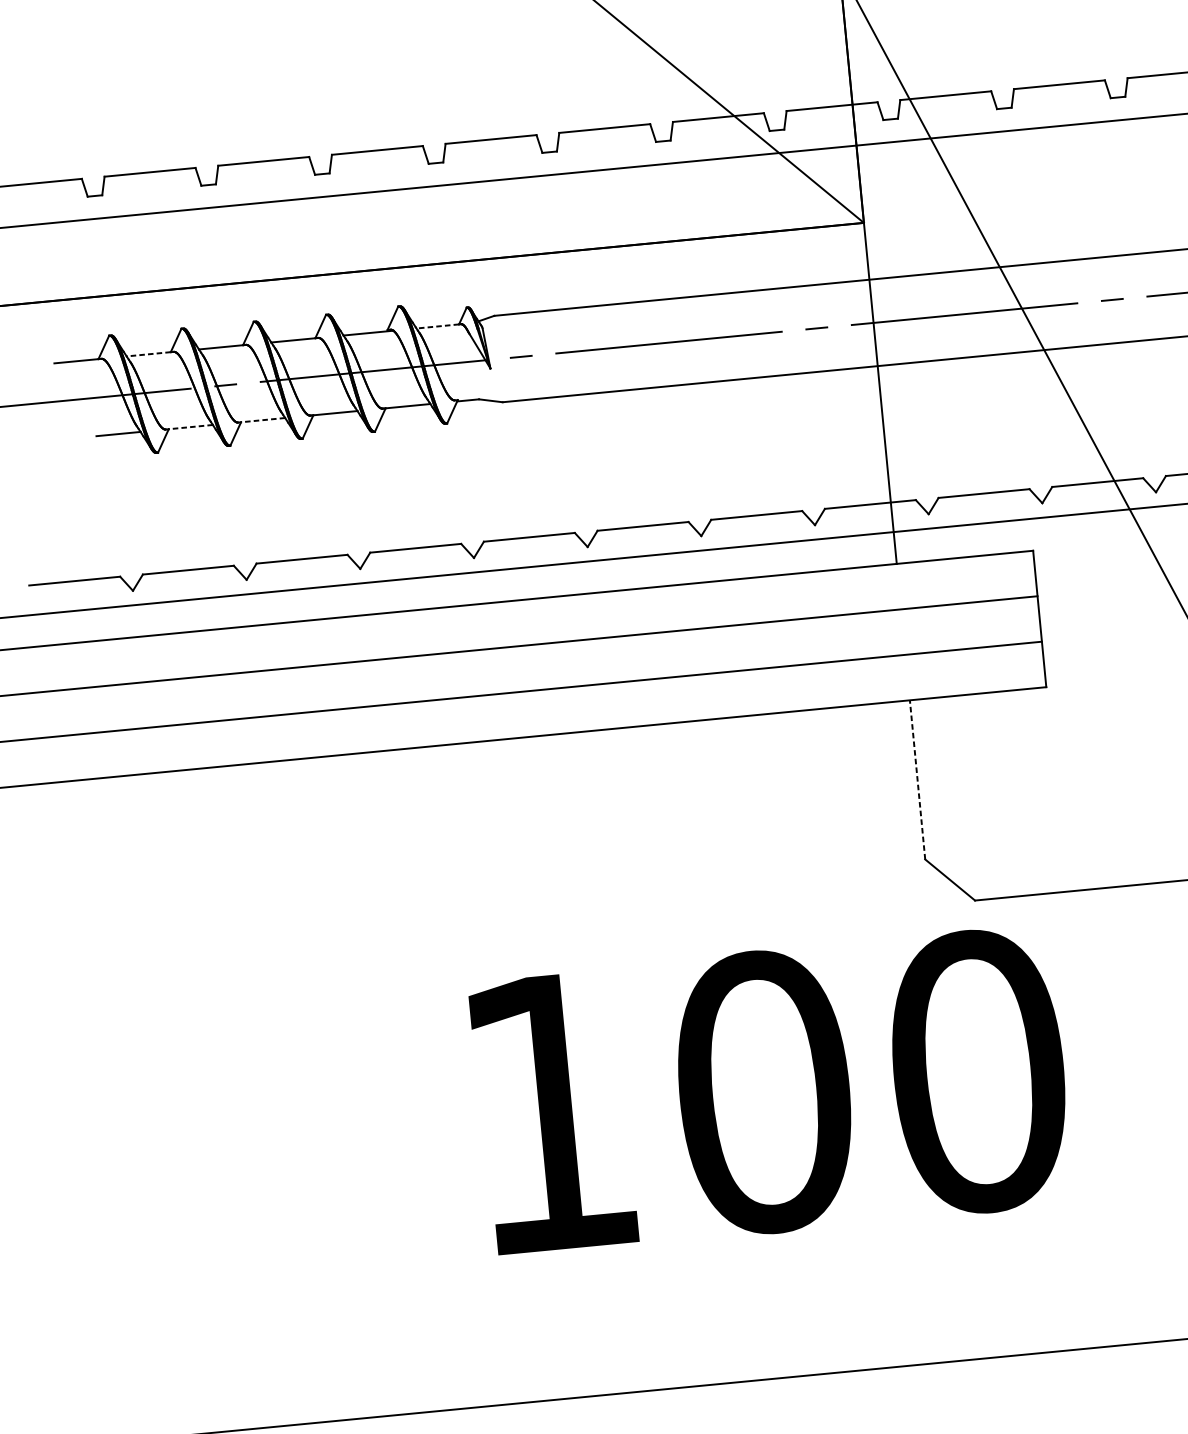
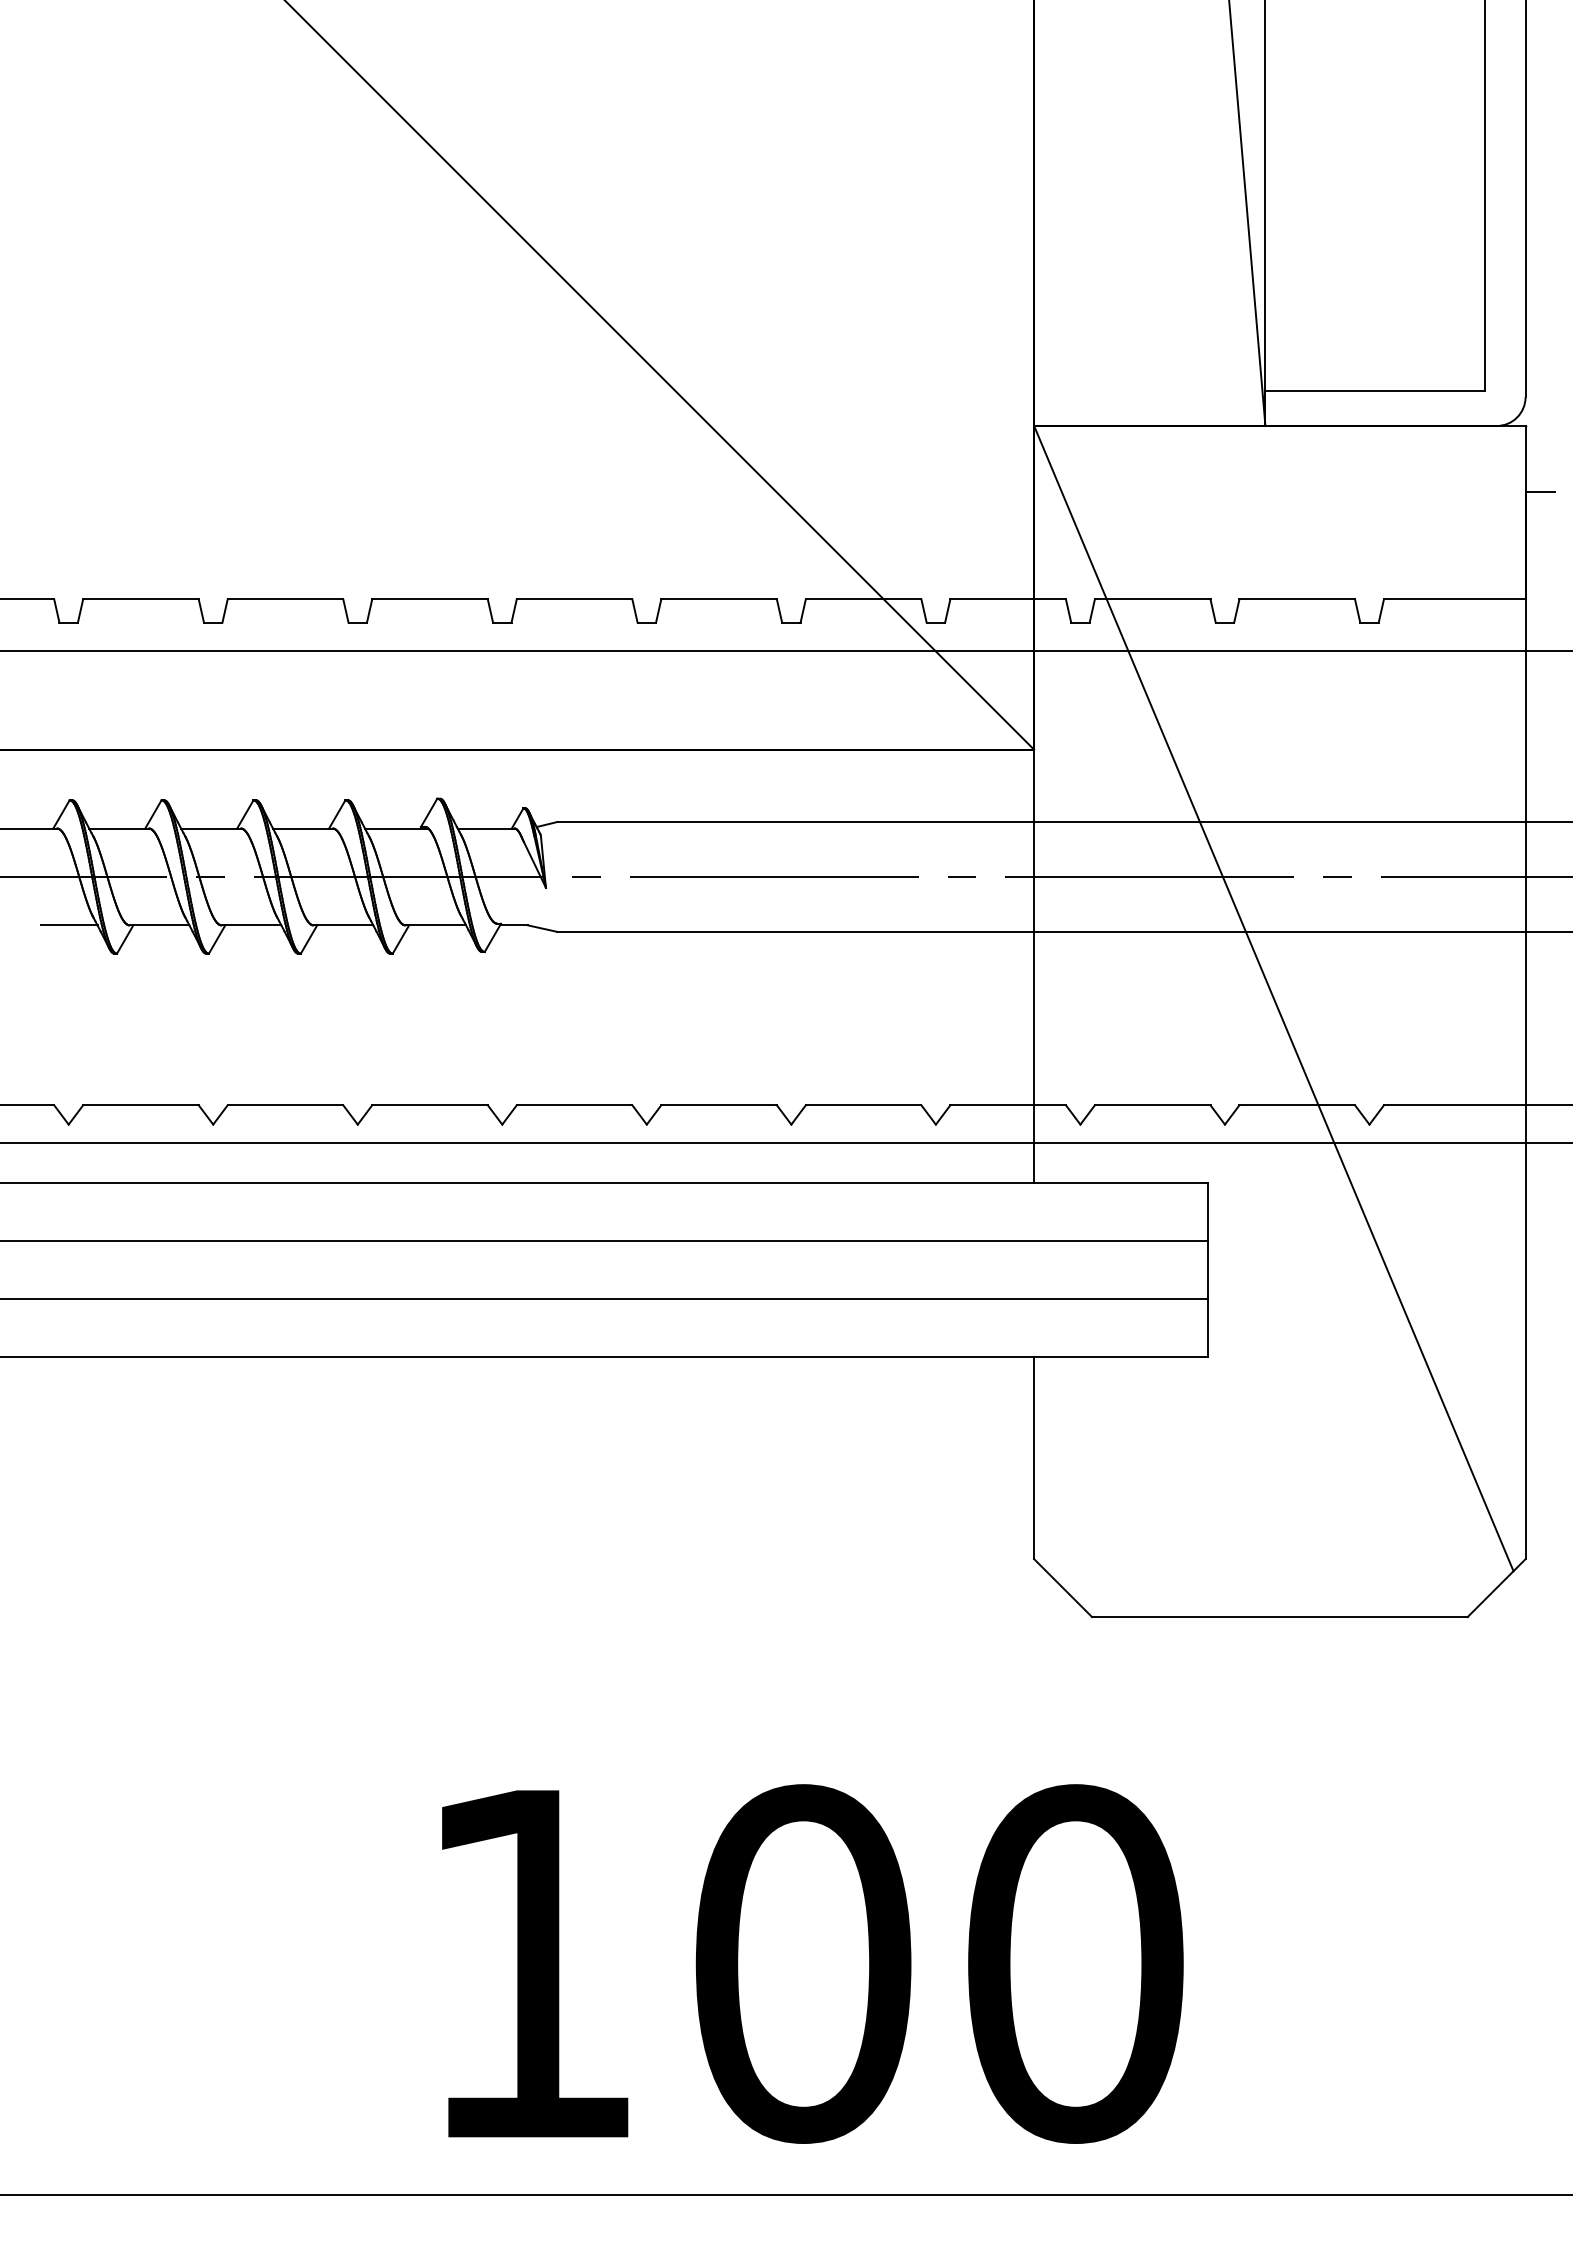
line: (437, 326) -> (484, 828), dashed -> solid
line: (148, 354) -> (116, 828), dashed -> solid
line: (262, 420) -> (252, 925), dashed -> solid
line: (190, 427) -> (160, 925), dashed -> solid
line: (917, 779) -> (1034, 1457), dashed -> solid
text: (771, 1091) -> (812, 1963), moved

